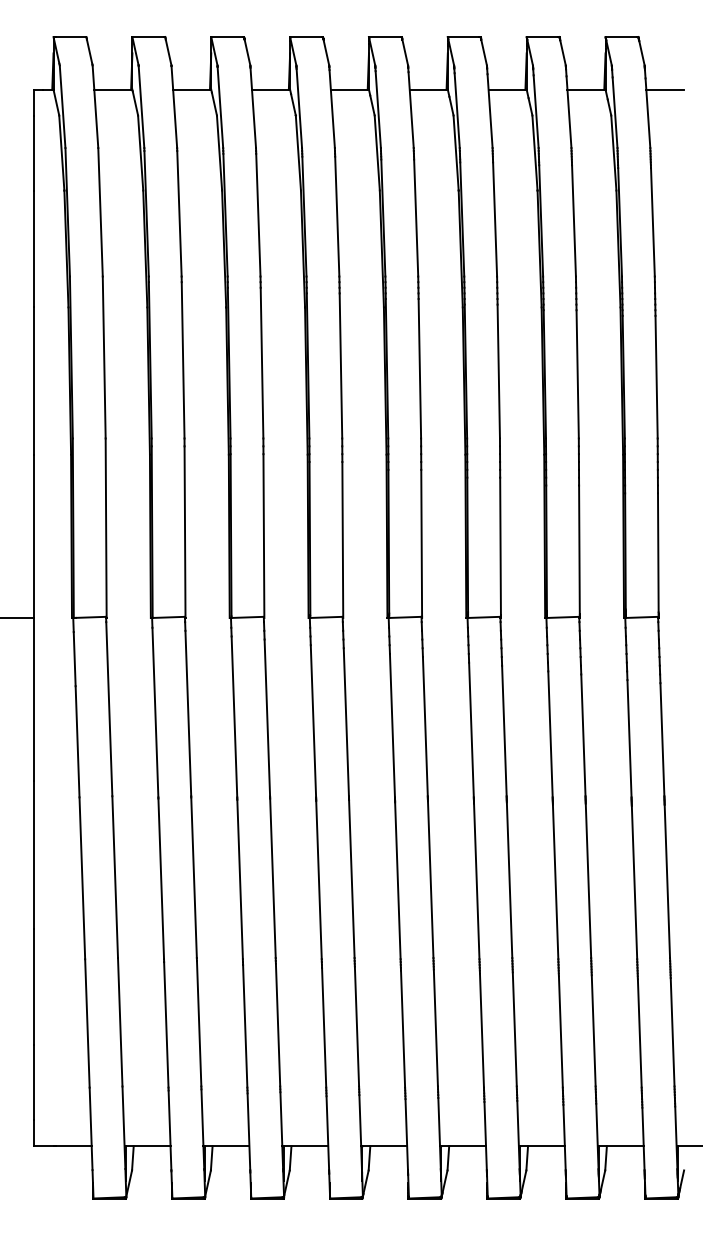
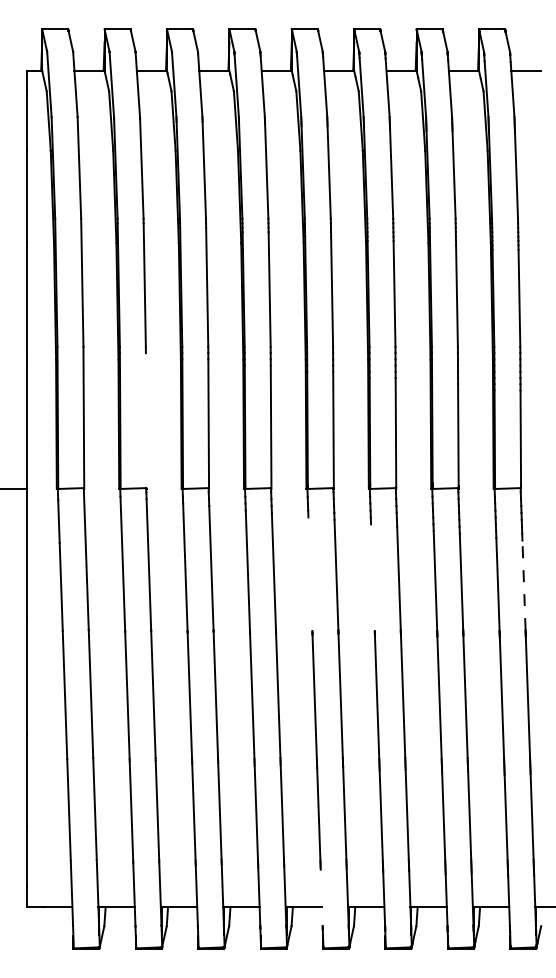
line: (184, 532) -> (145, 421), removed
line: (392, 724) -> (310, 573), removed
line: (470, 729) -> (372, 577), removed
line: (663, 739) -> (524, 585), solid -> dashed
line: (406, 1134) -> (321, 897), removed

